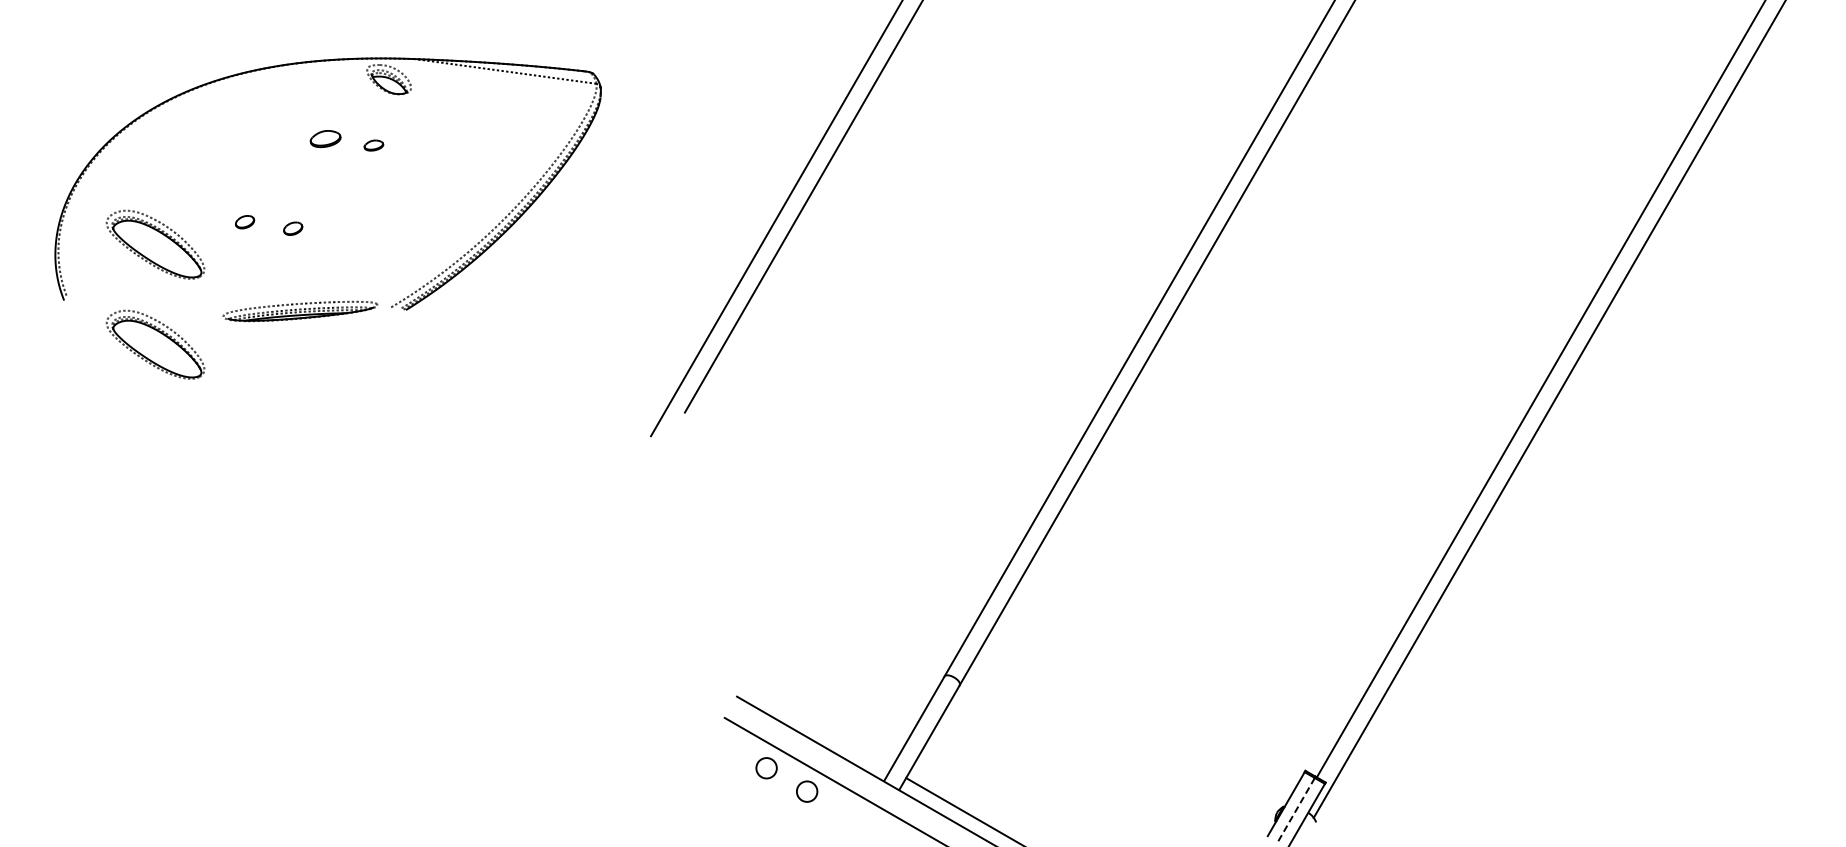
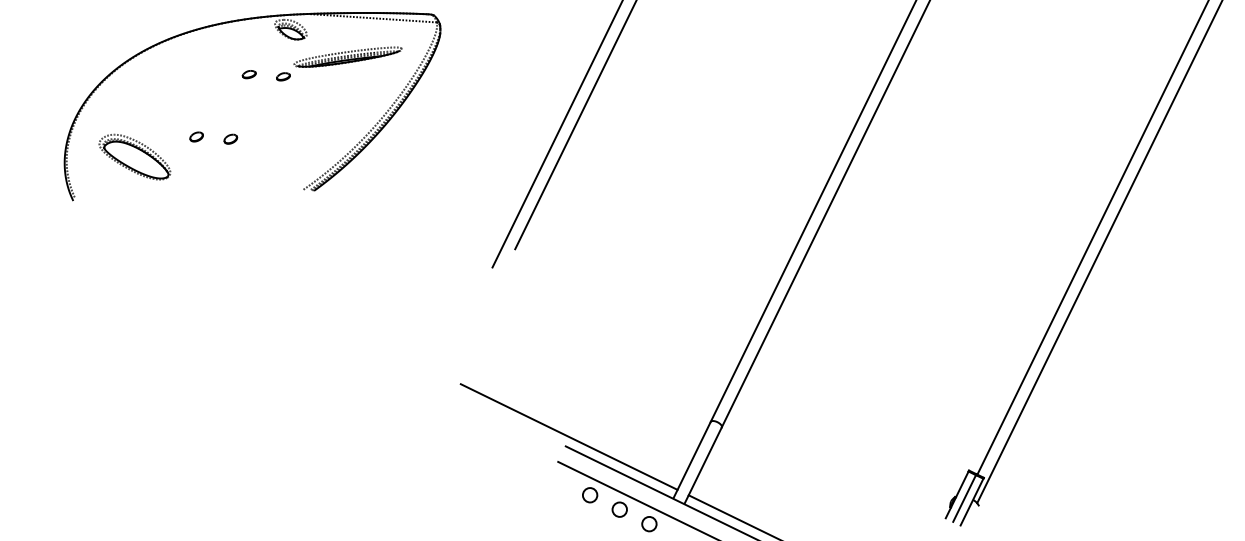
part: (325, 138) -> (249, 74), size x0.62
part: (300, 311) -> (348, 57), moved
part: (155, 344) -> (139, 227), removed
line: (742, 683) -> (569, 436), added
line: (1296, 809) -> (964, 498), dashed -> solid
circle: (847, 815) -> (649, 524), added

